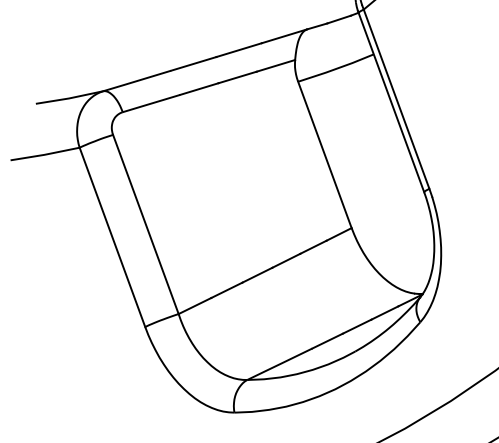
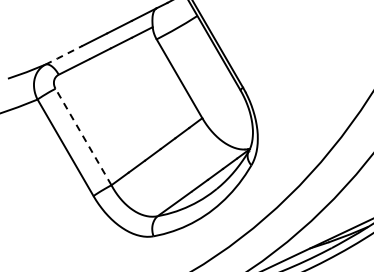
line: (136, 81) -> (63, 55), solid -> dashed
line: (145, 225) -> (83, 137), solid -> dashed

